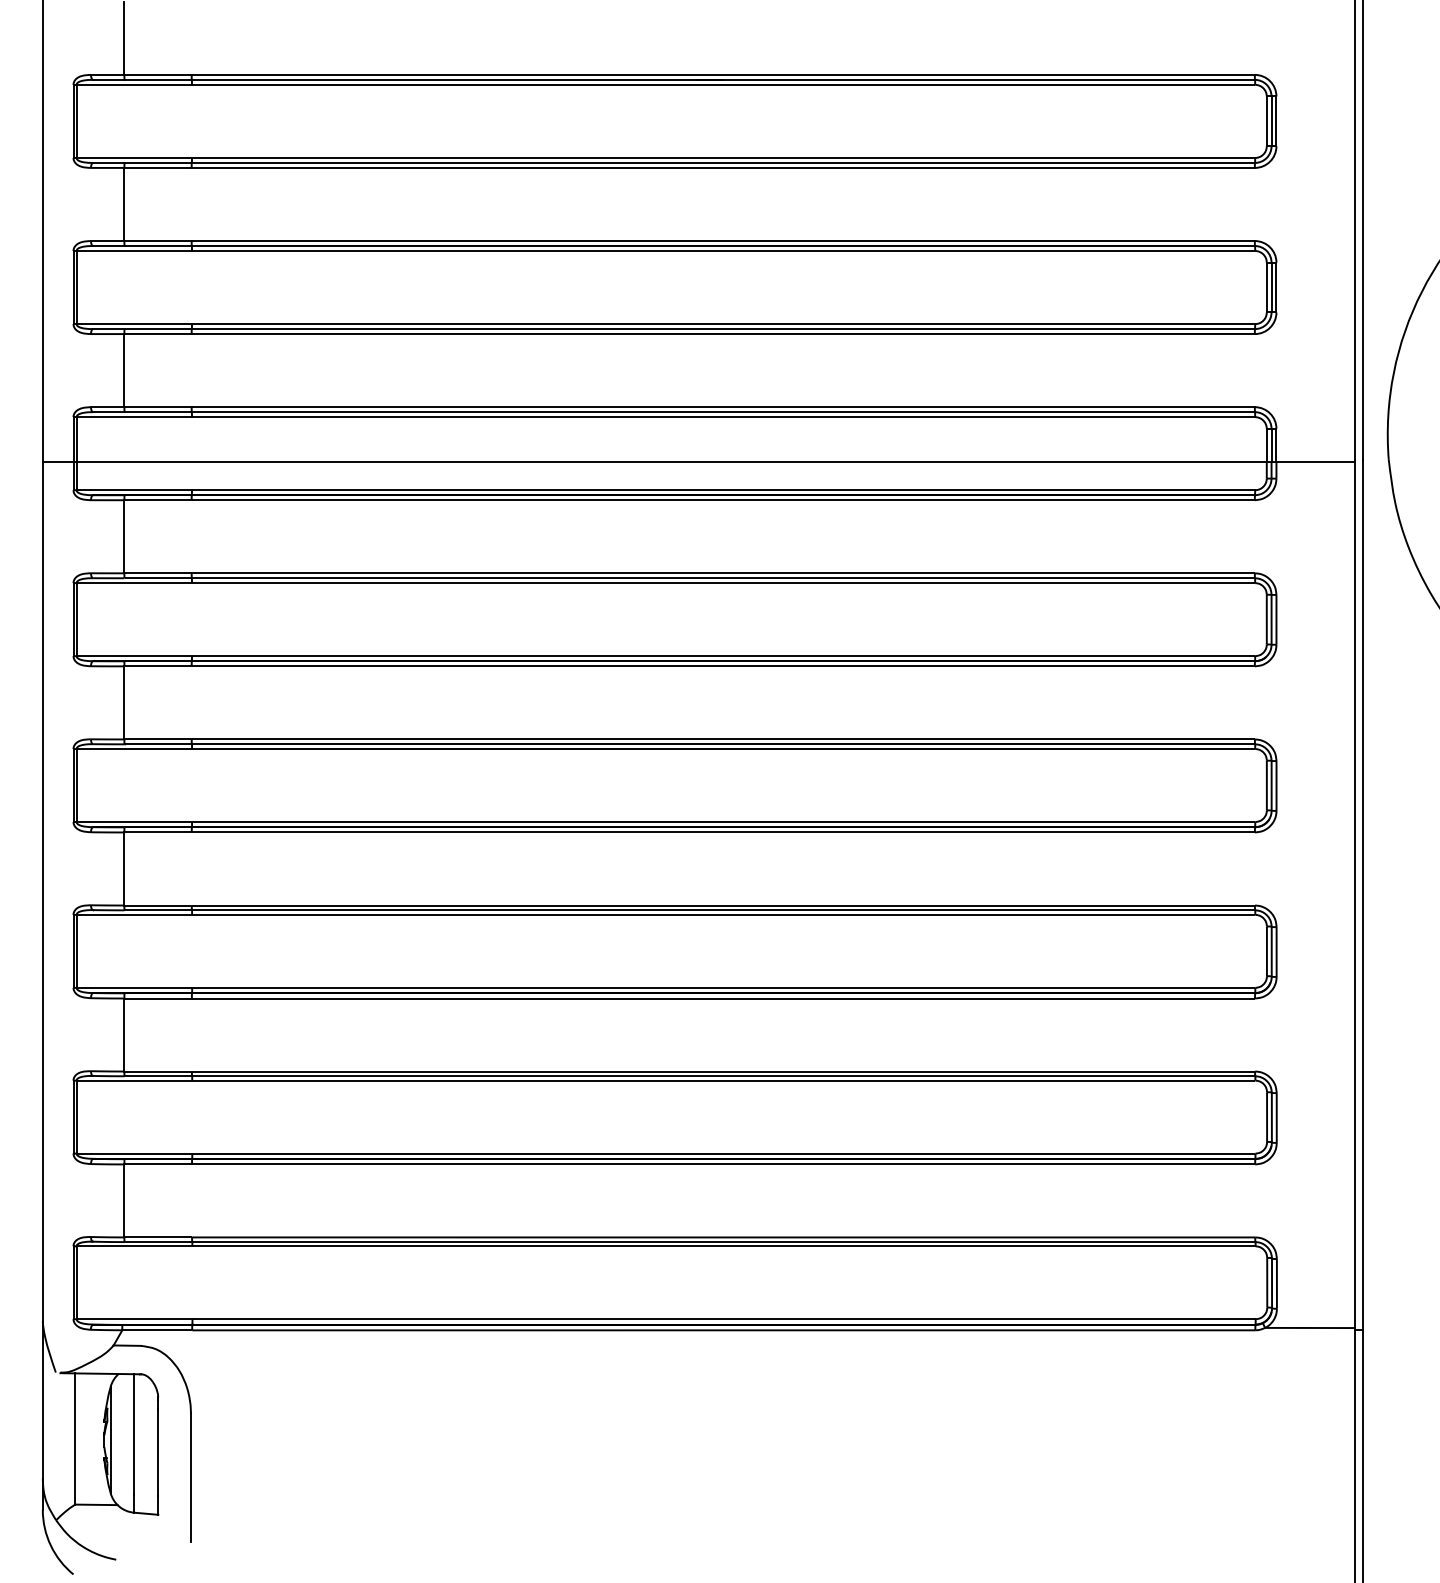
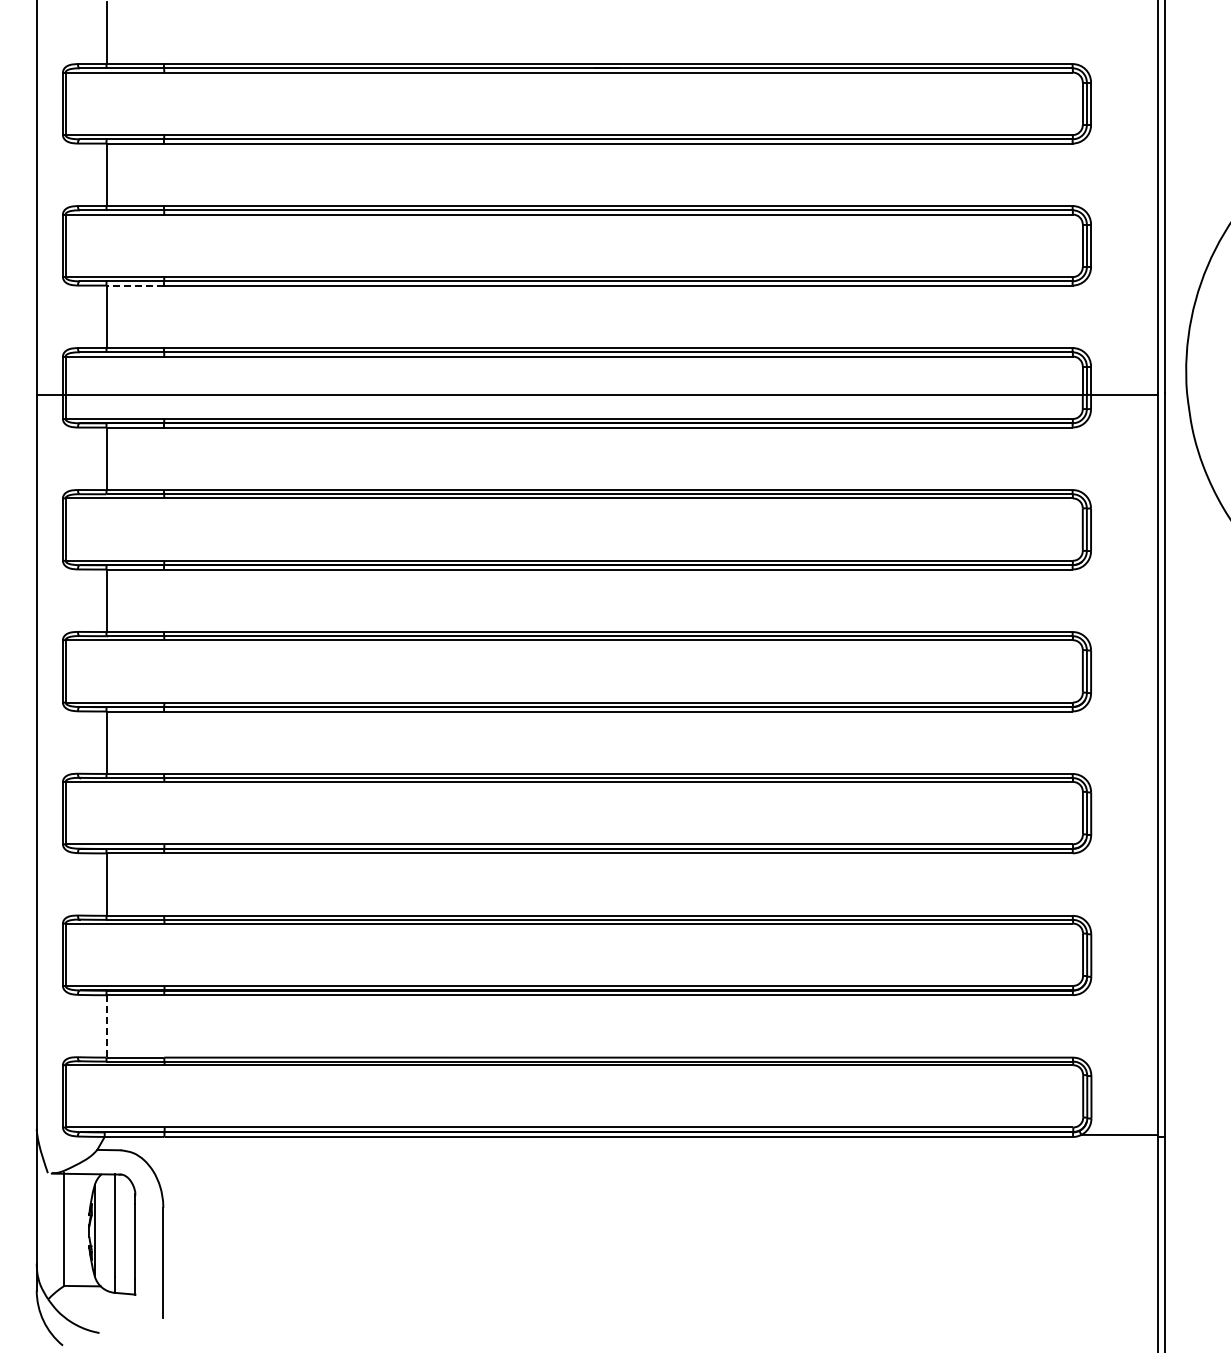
line: (158, 333) -> (135, 285), solid -> dashed
line: (124, 1201) -> (106, 1026), solid -> dashed

